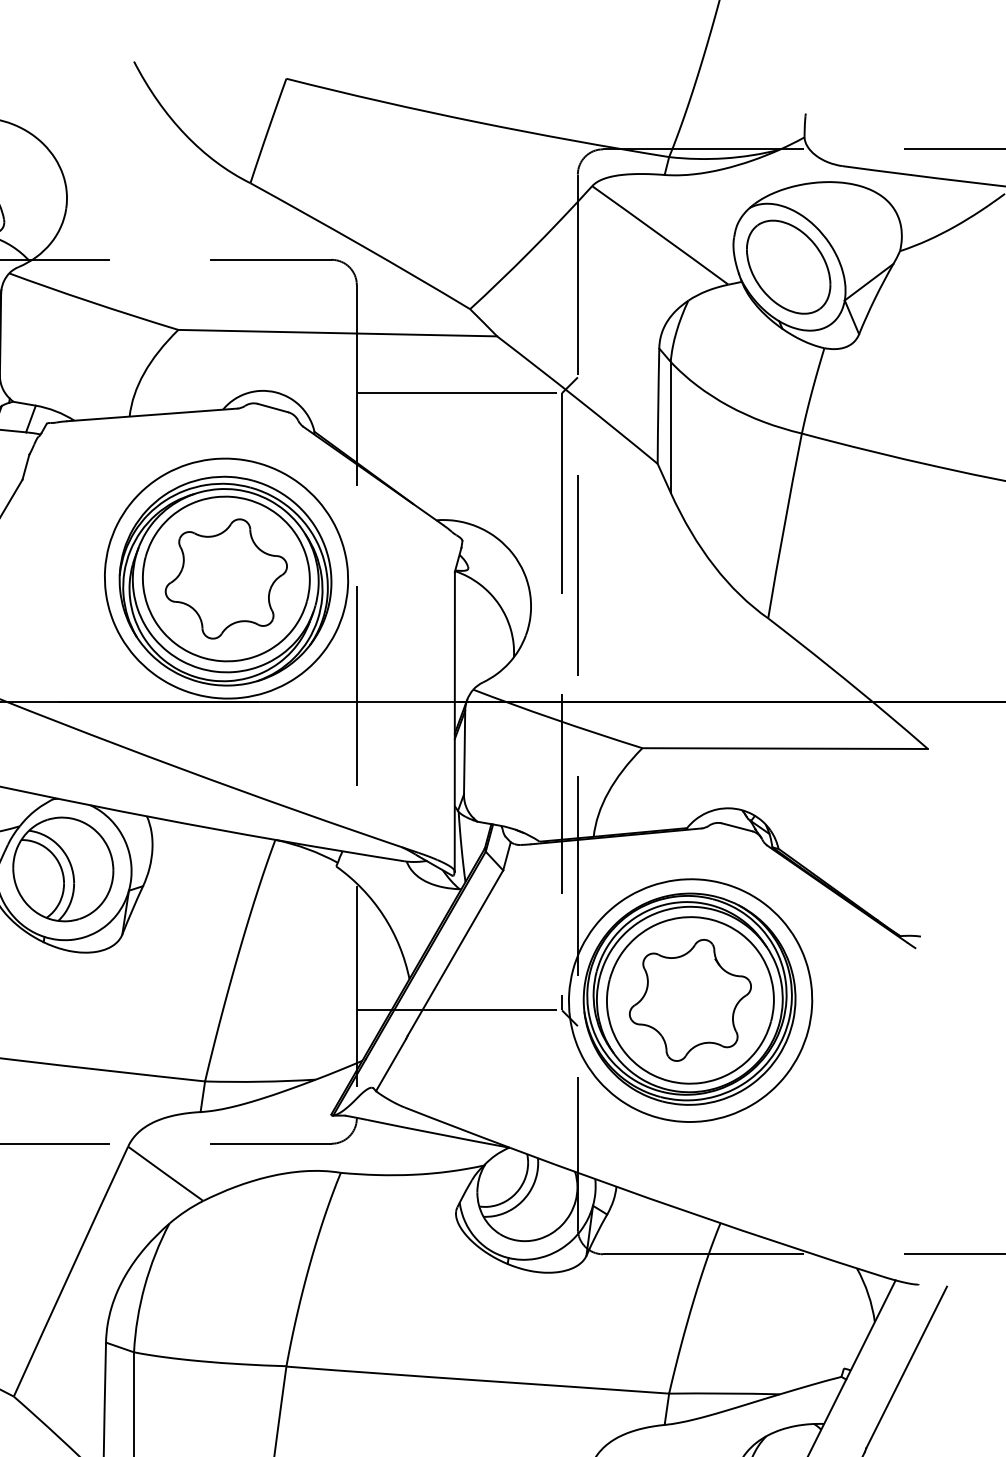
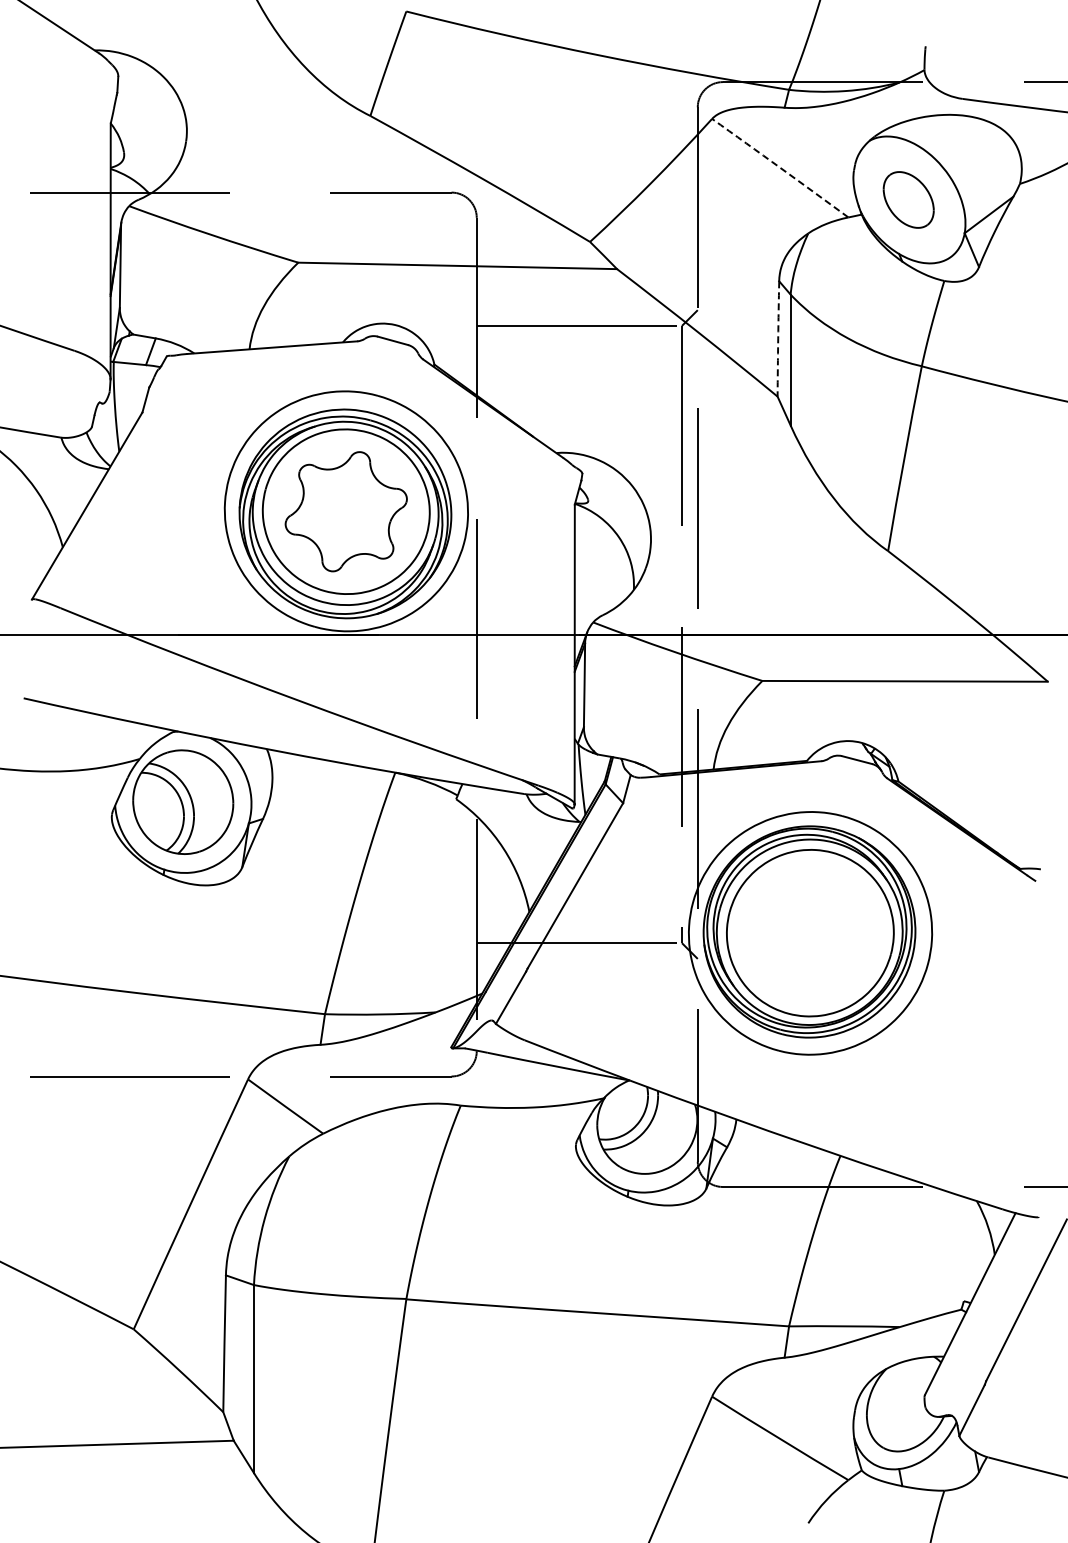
arc: (660, 234) -> (780, 167), solid -> dashed
part: (788, 266) -> (908, 199), size x0.6
arc: (658, 405) -> (778, 338), solid -> dashed
part: (689, 999) -> (809, 932), removed

